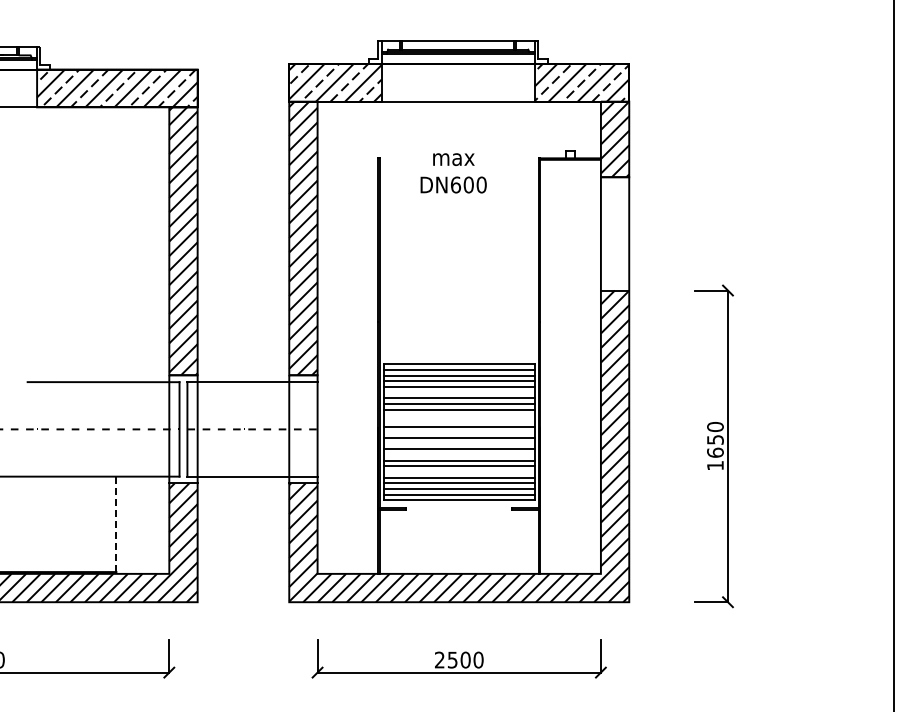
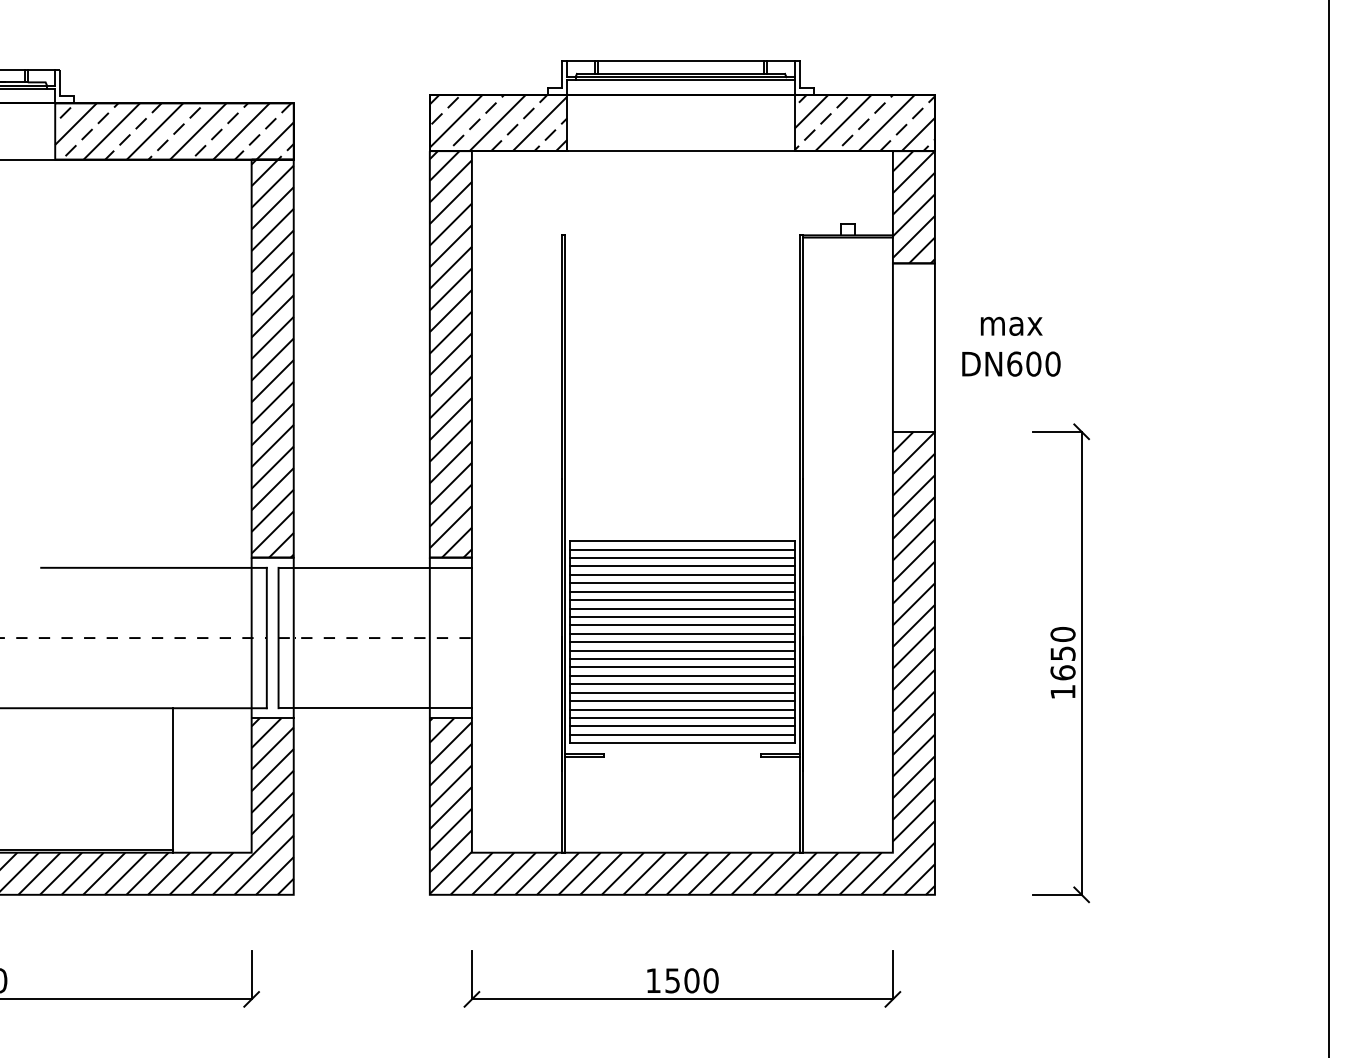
text: (453, 173) -> (1011, 347), moved
line: (458, 392) -> (681, 583), added
line: (458, 415) -> (681, 617), added
line: (458, 420) -> (681, 624), added
line: (458, 432) -> (681, 642), added
line: (458, 443) -> (681, 658), added
line: (458, 454) -> (681, 675), added
line: (458, 471) -> (681, 700), added
line: (116, 525) -> (173, 780), dashed -> solid
text: (439, 659) -> (653, 979), 2500 -> 1500

